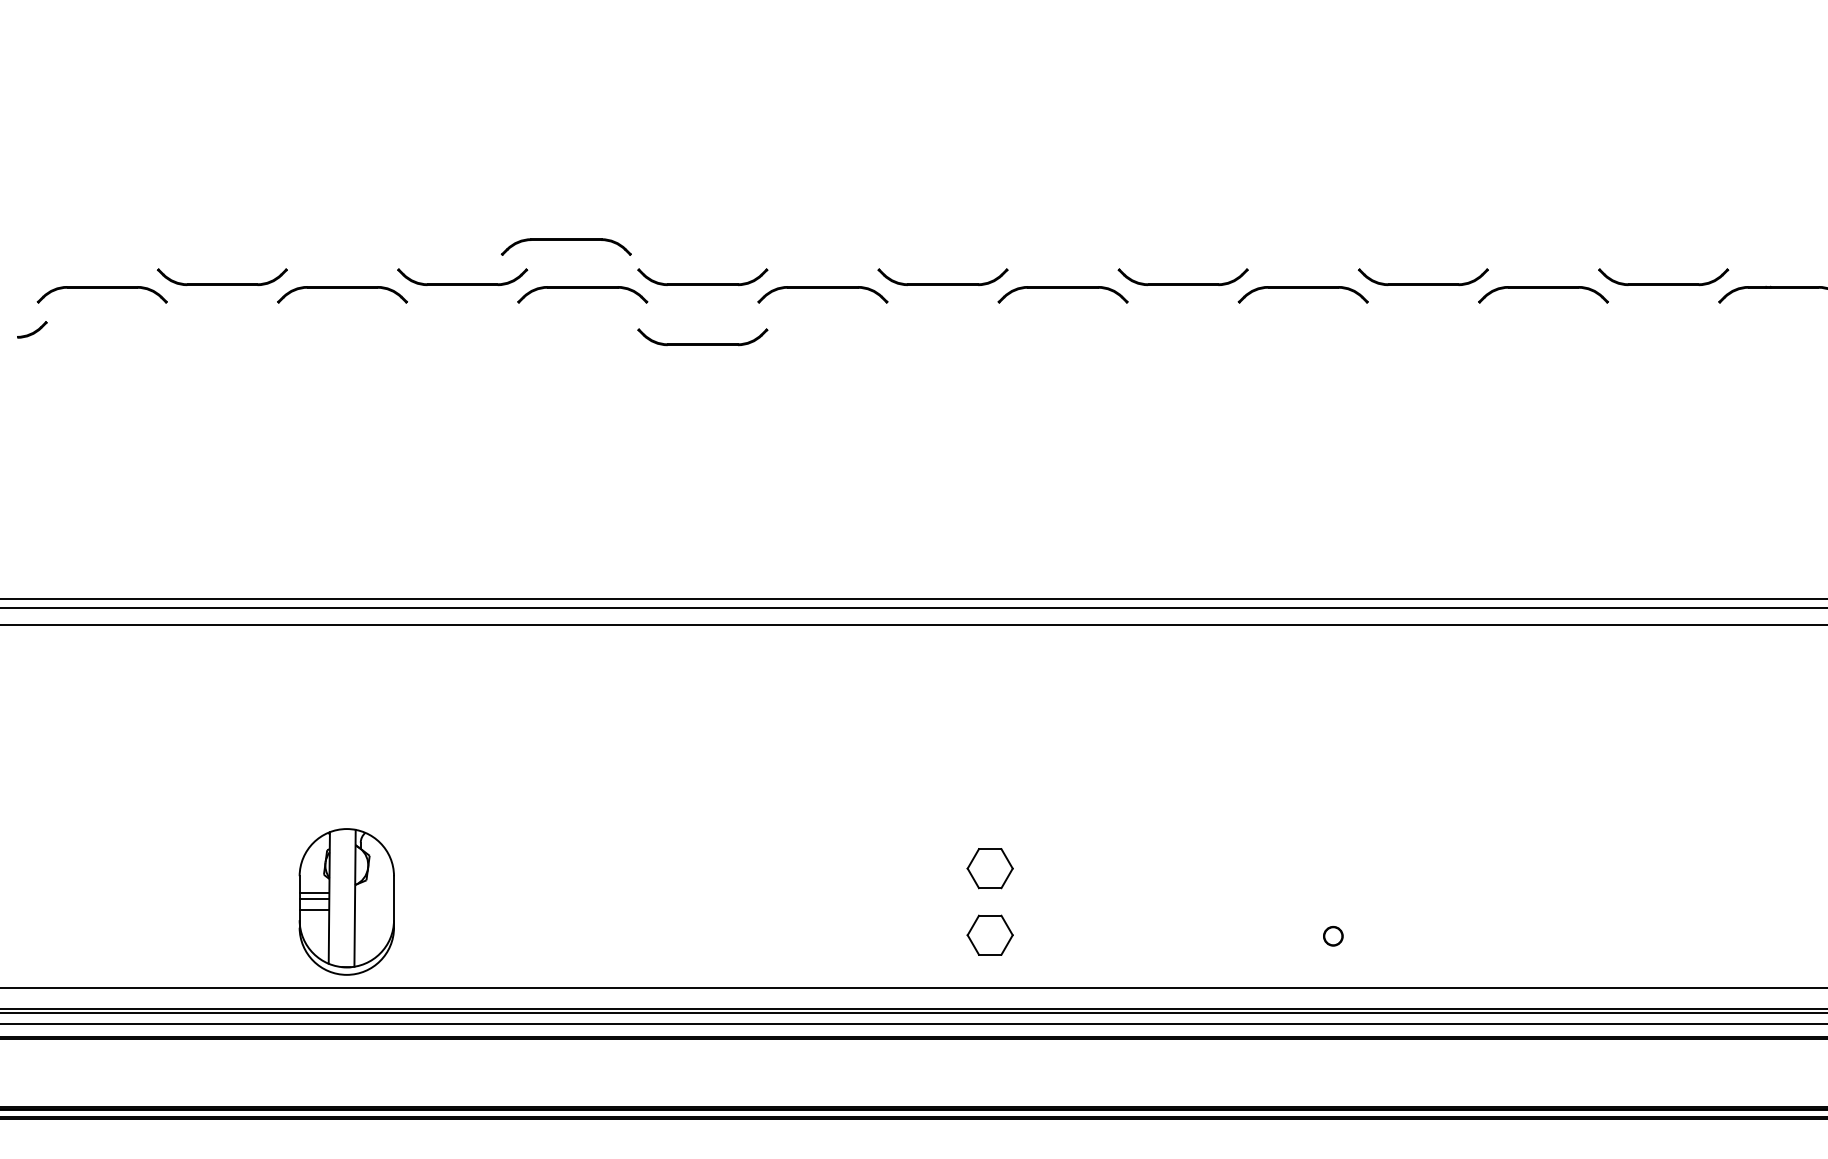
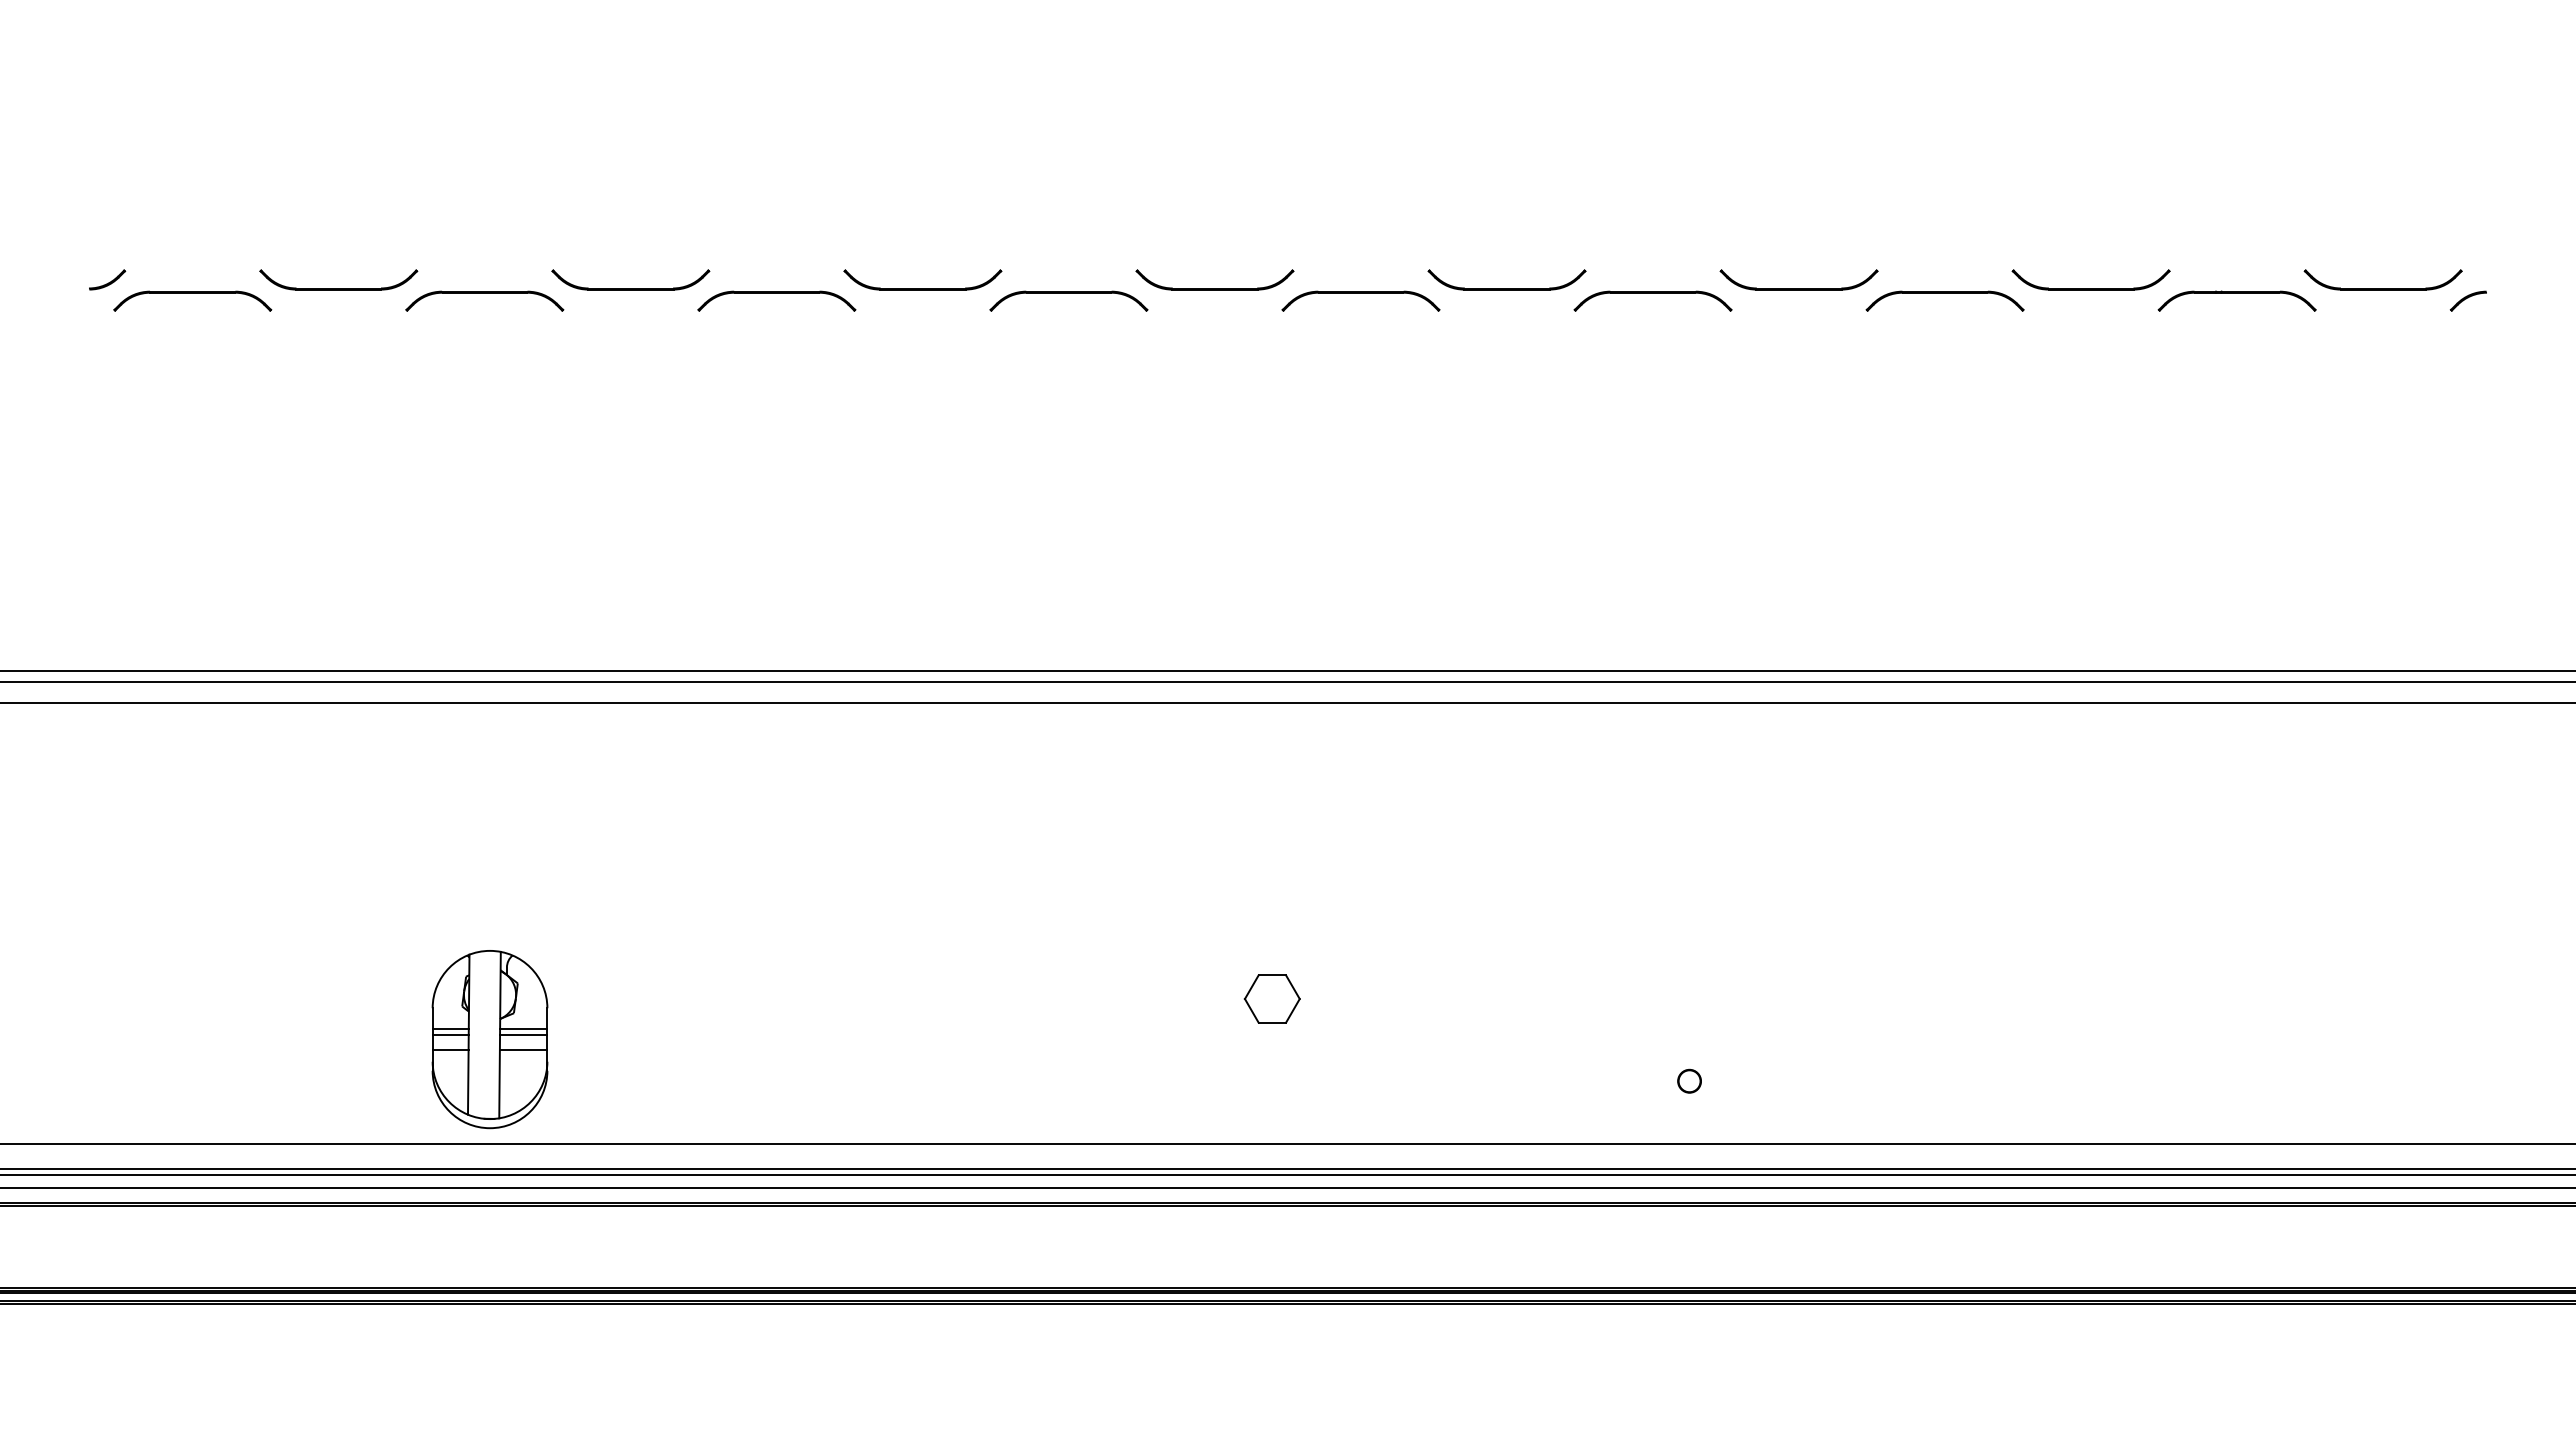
part: (565, 240) -> (756, 235), removed
part: (32, 329) -> (107, 279), moved
part: (702, 344) -> (922, 361), removed
line: (374, 892) -> (523, 1028), added
line: (374, 898) -> (523, 1035), added
line: (374, 910) -> (523, 1049), added
part: (989, 934) -> (1271, 1079), removed

